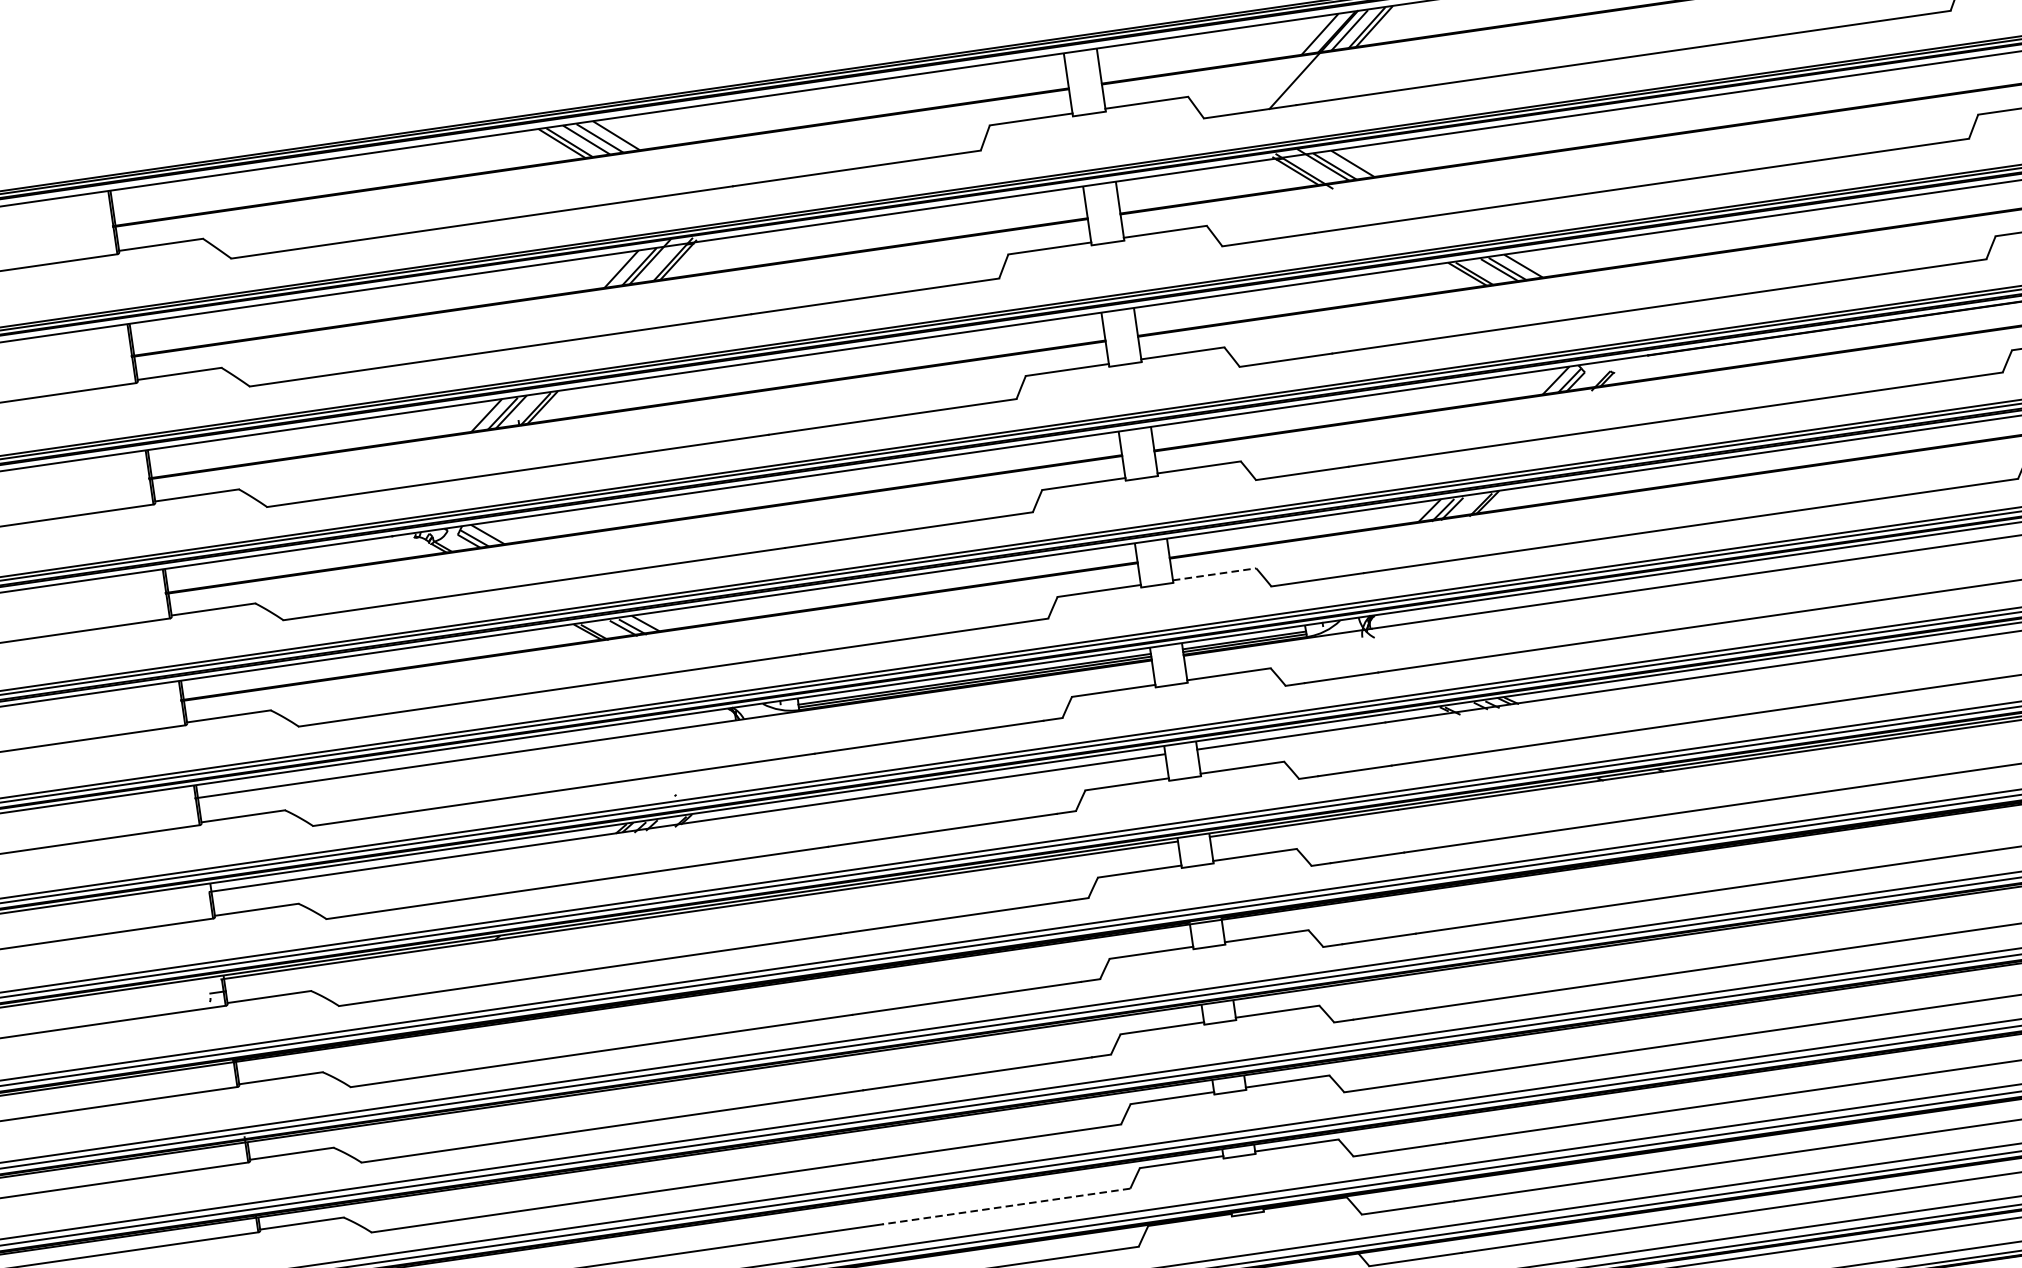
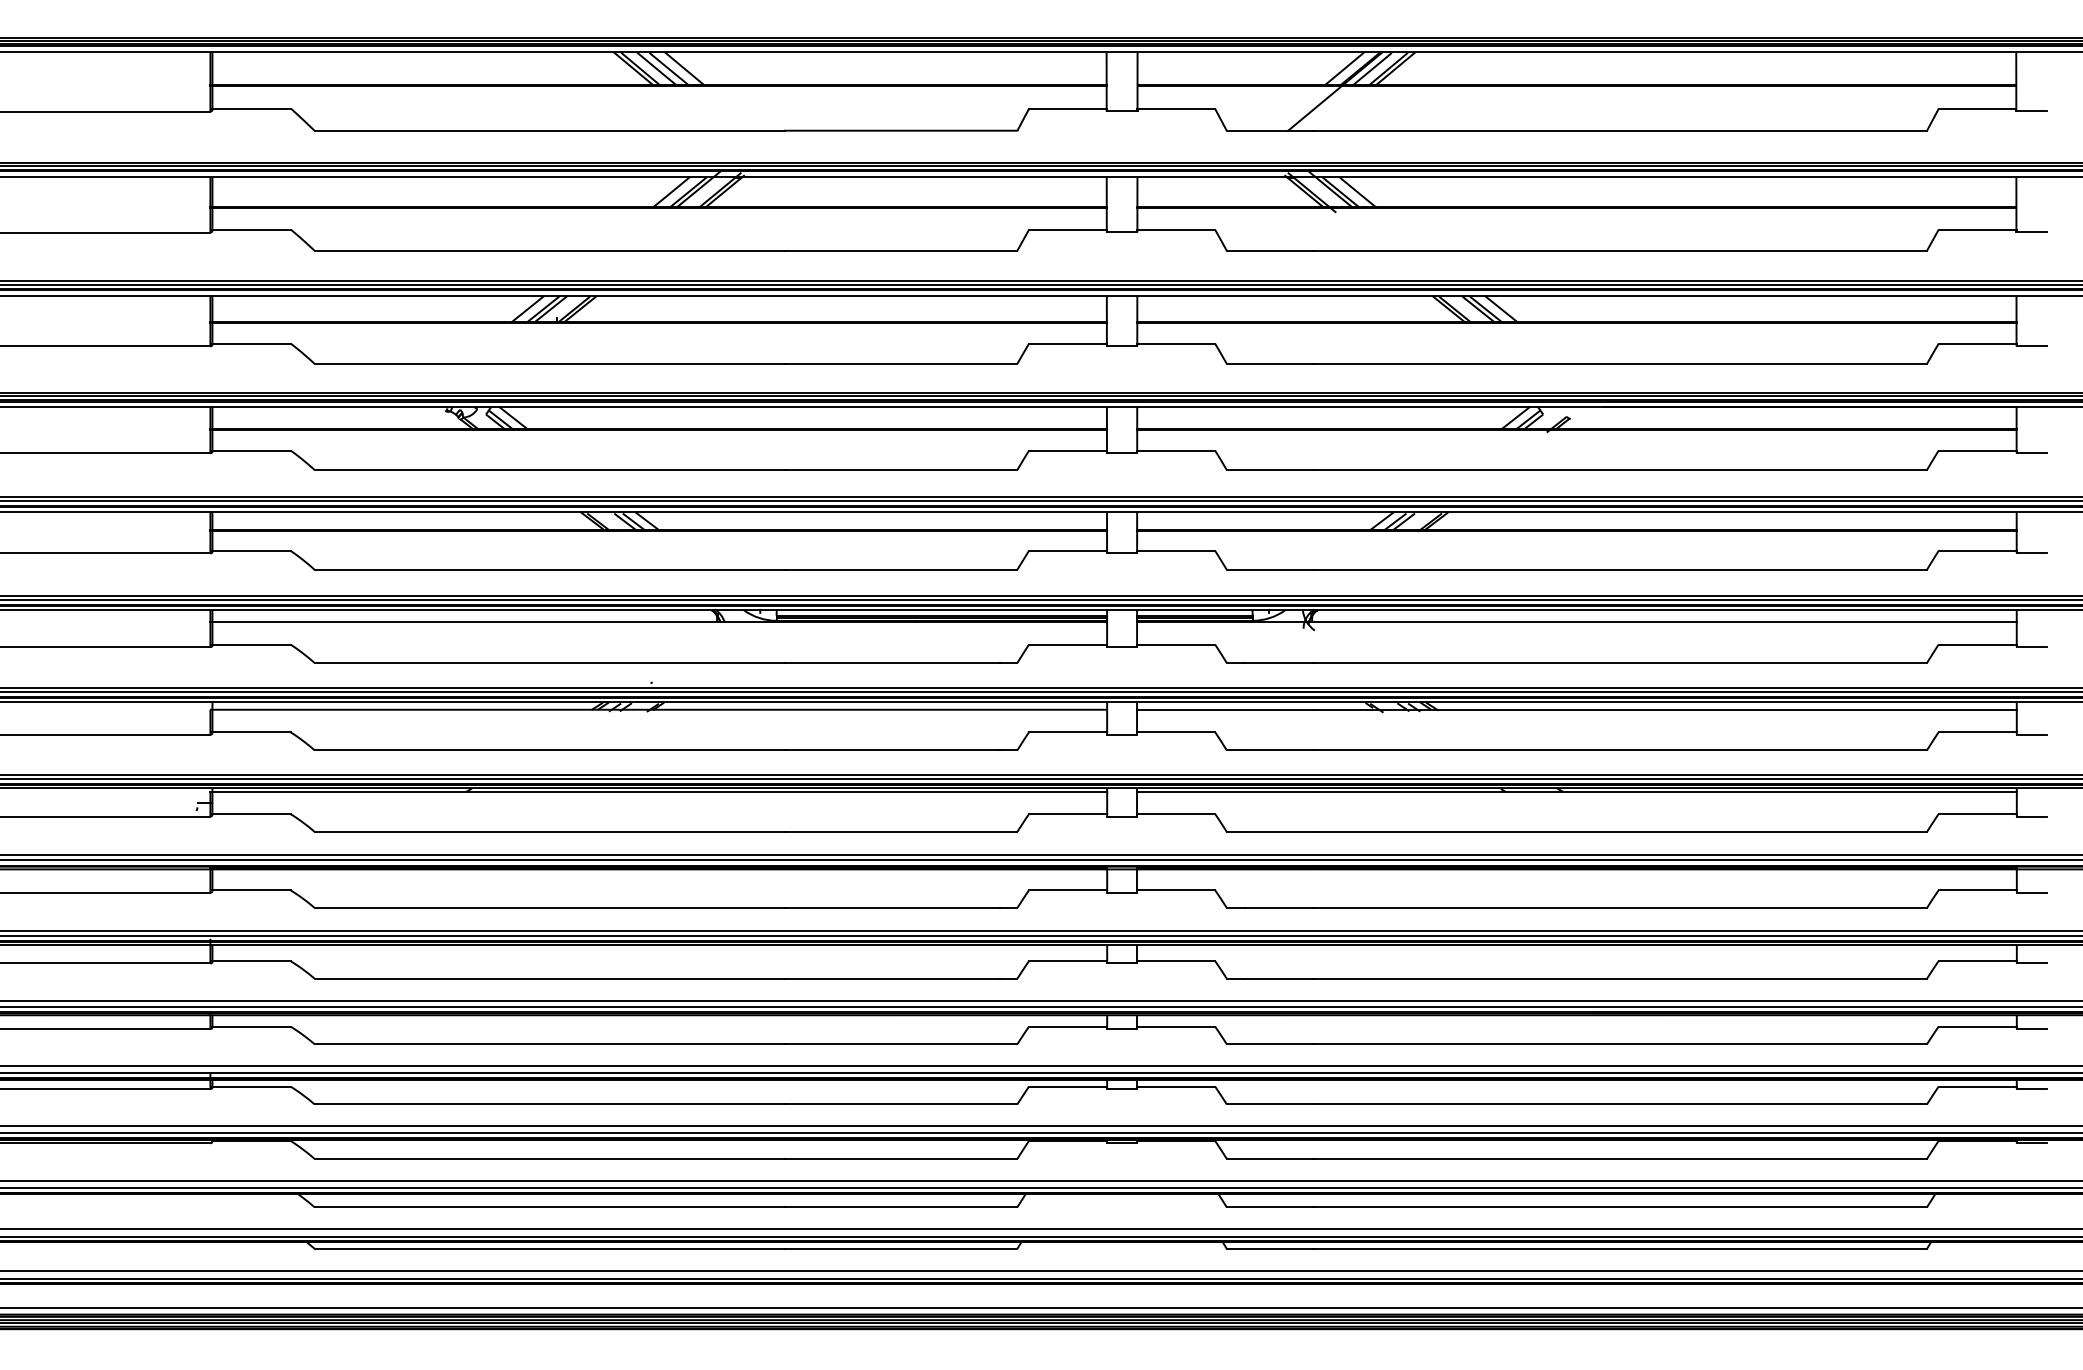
line: (1215, 574) -> (1176, 551), dashed -> solid
line: (1005, 1206) -> (900, 1104), dashed -> solid

